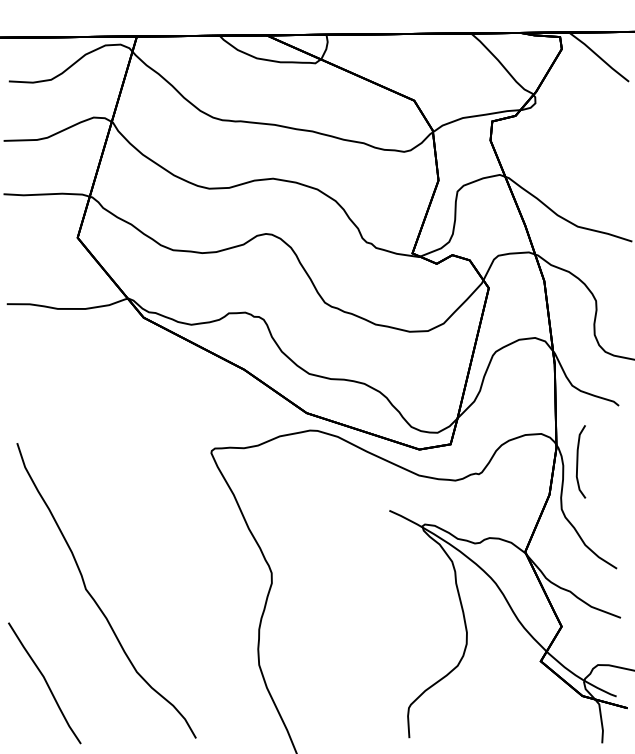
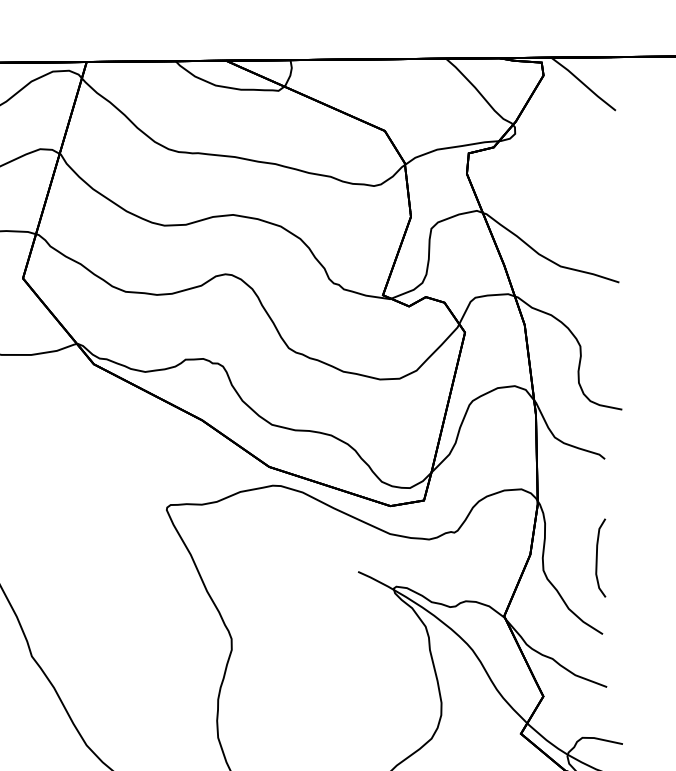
curve: (578, 461) -> (598, 557), moved

